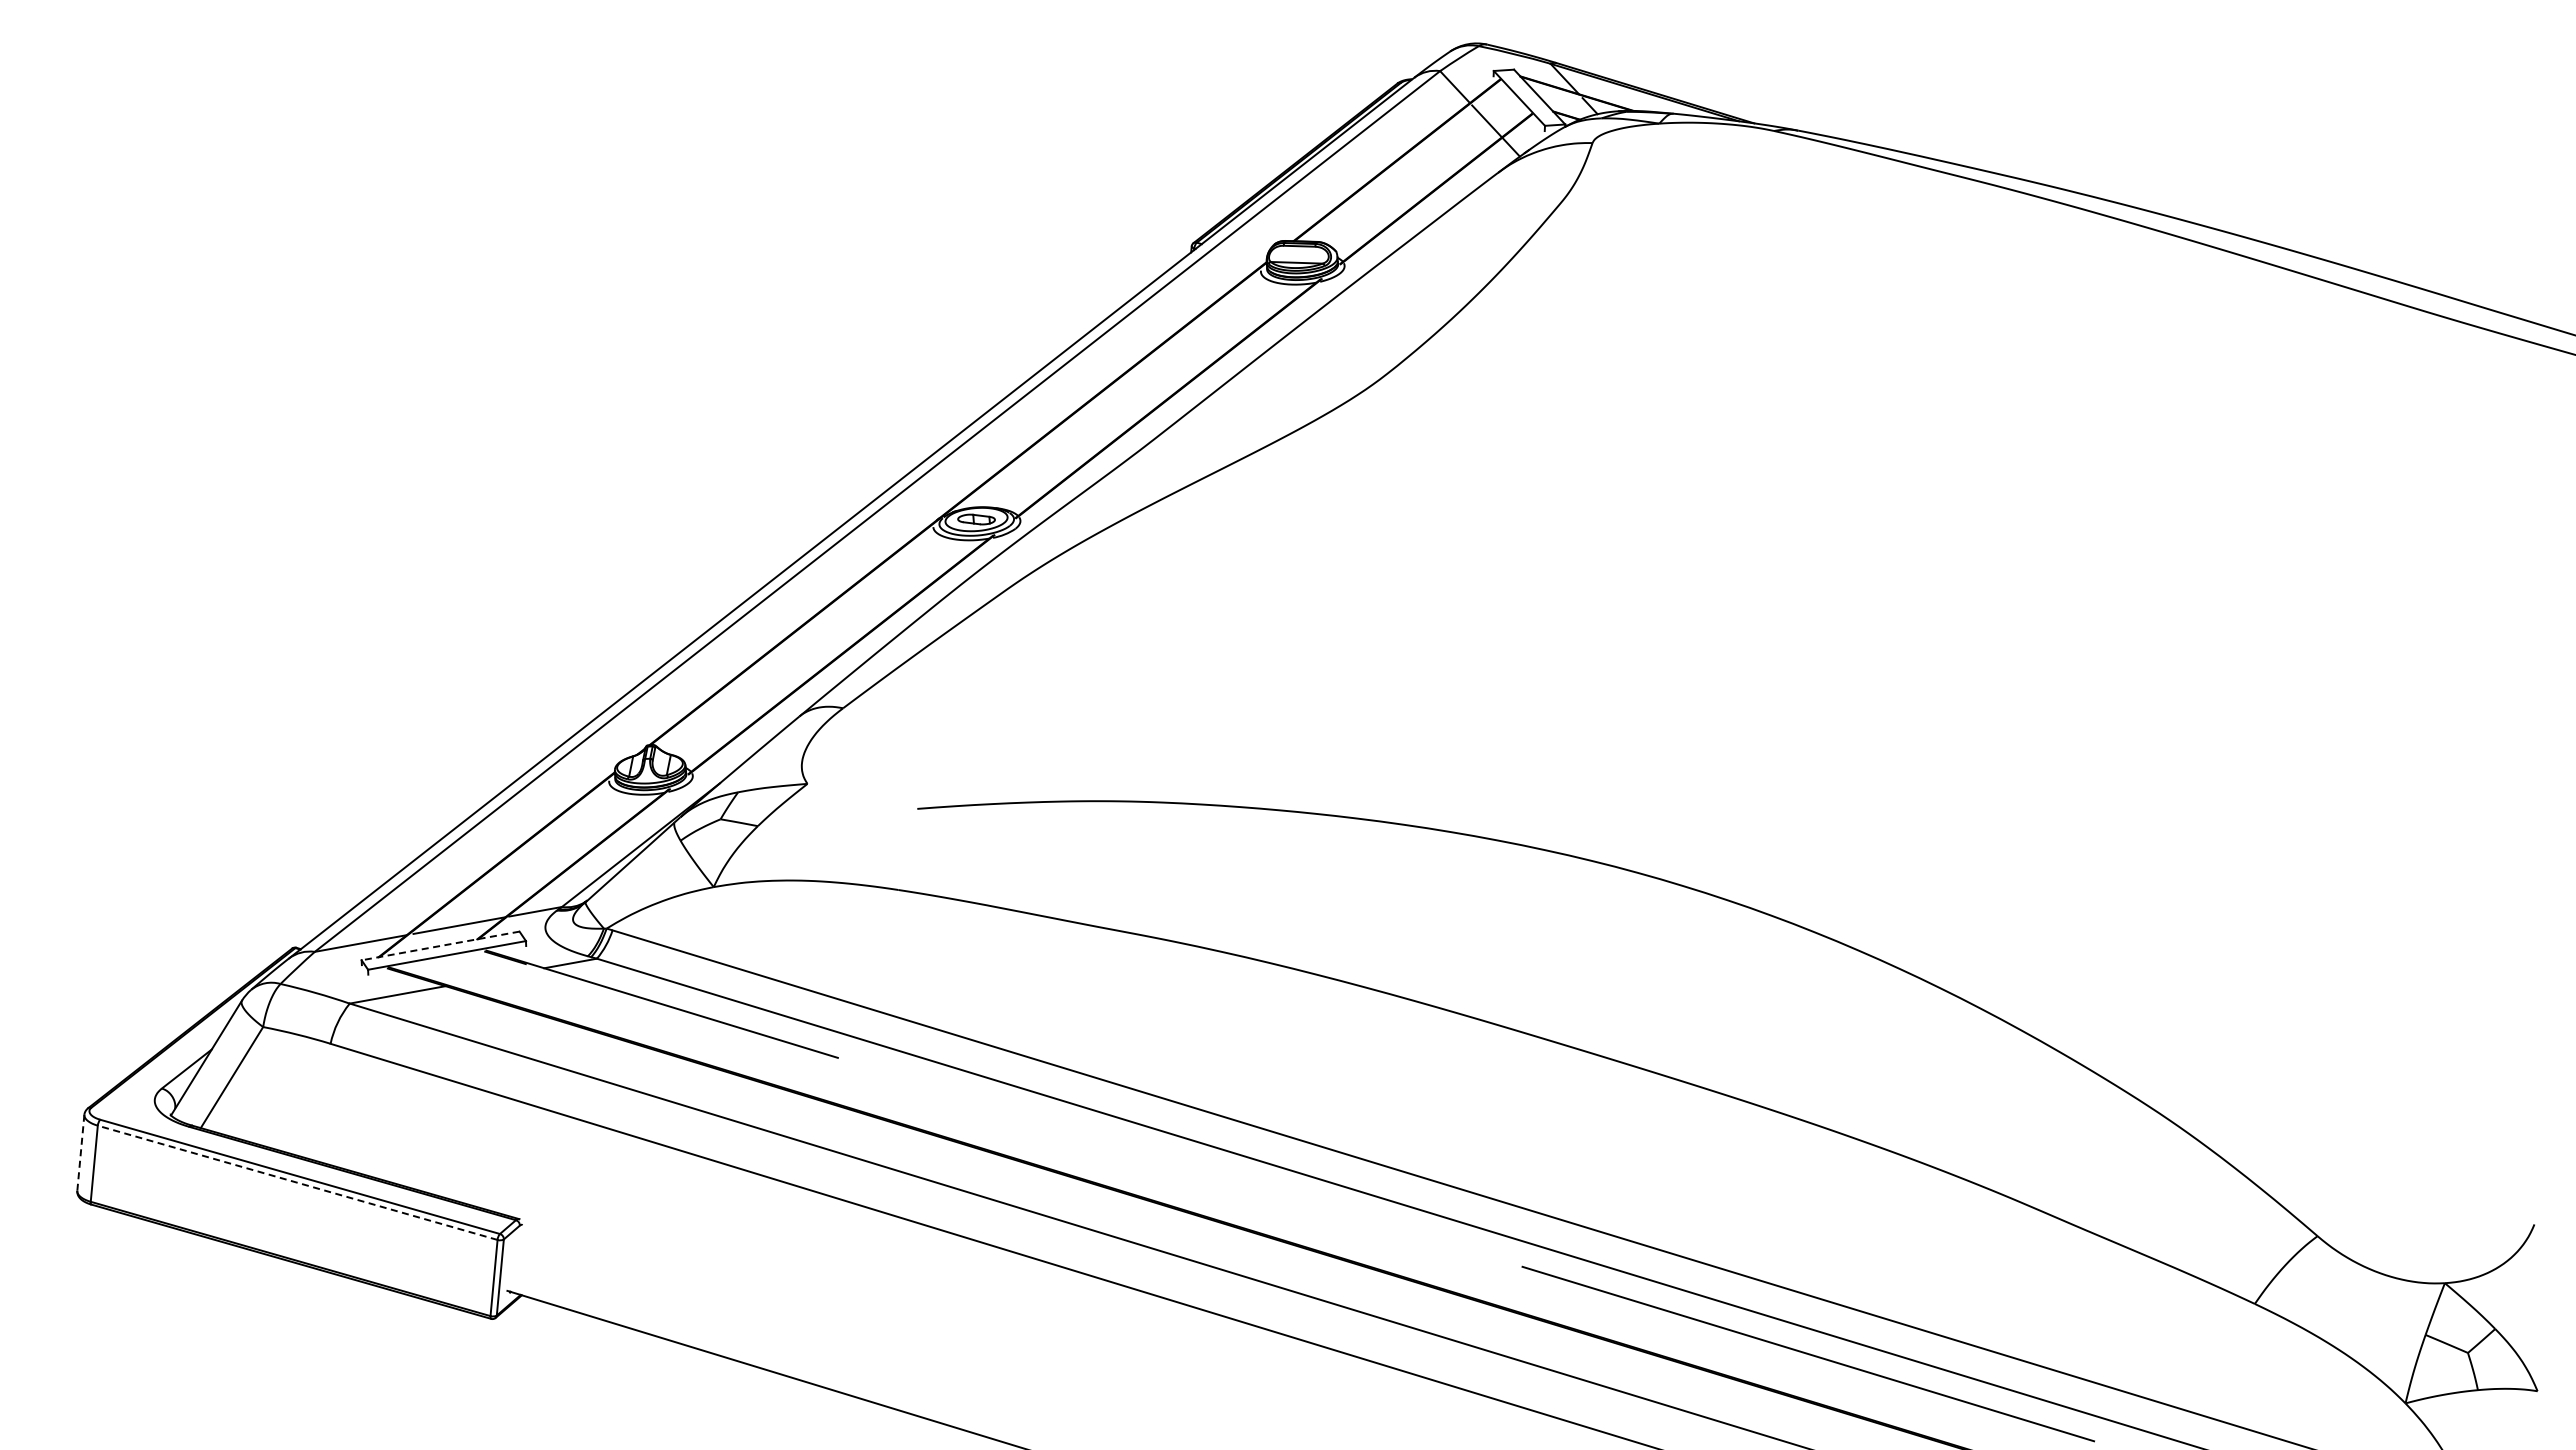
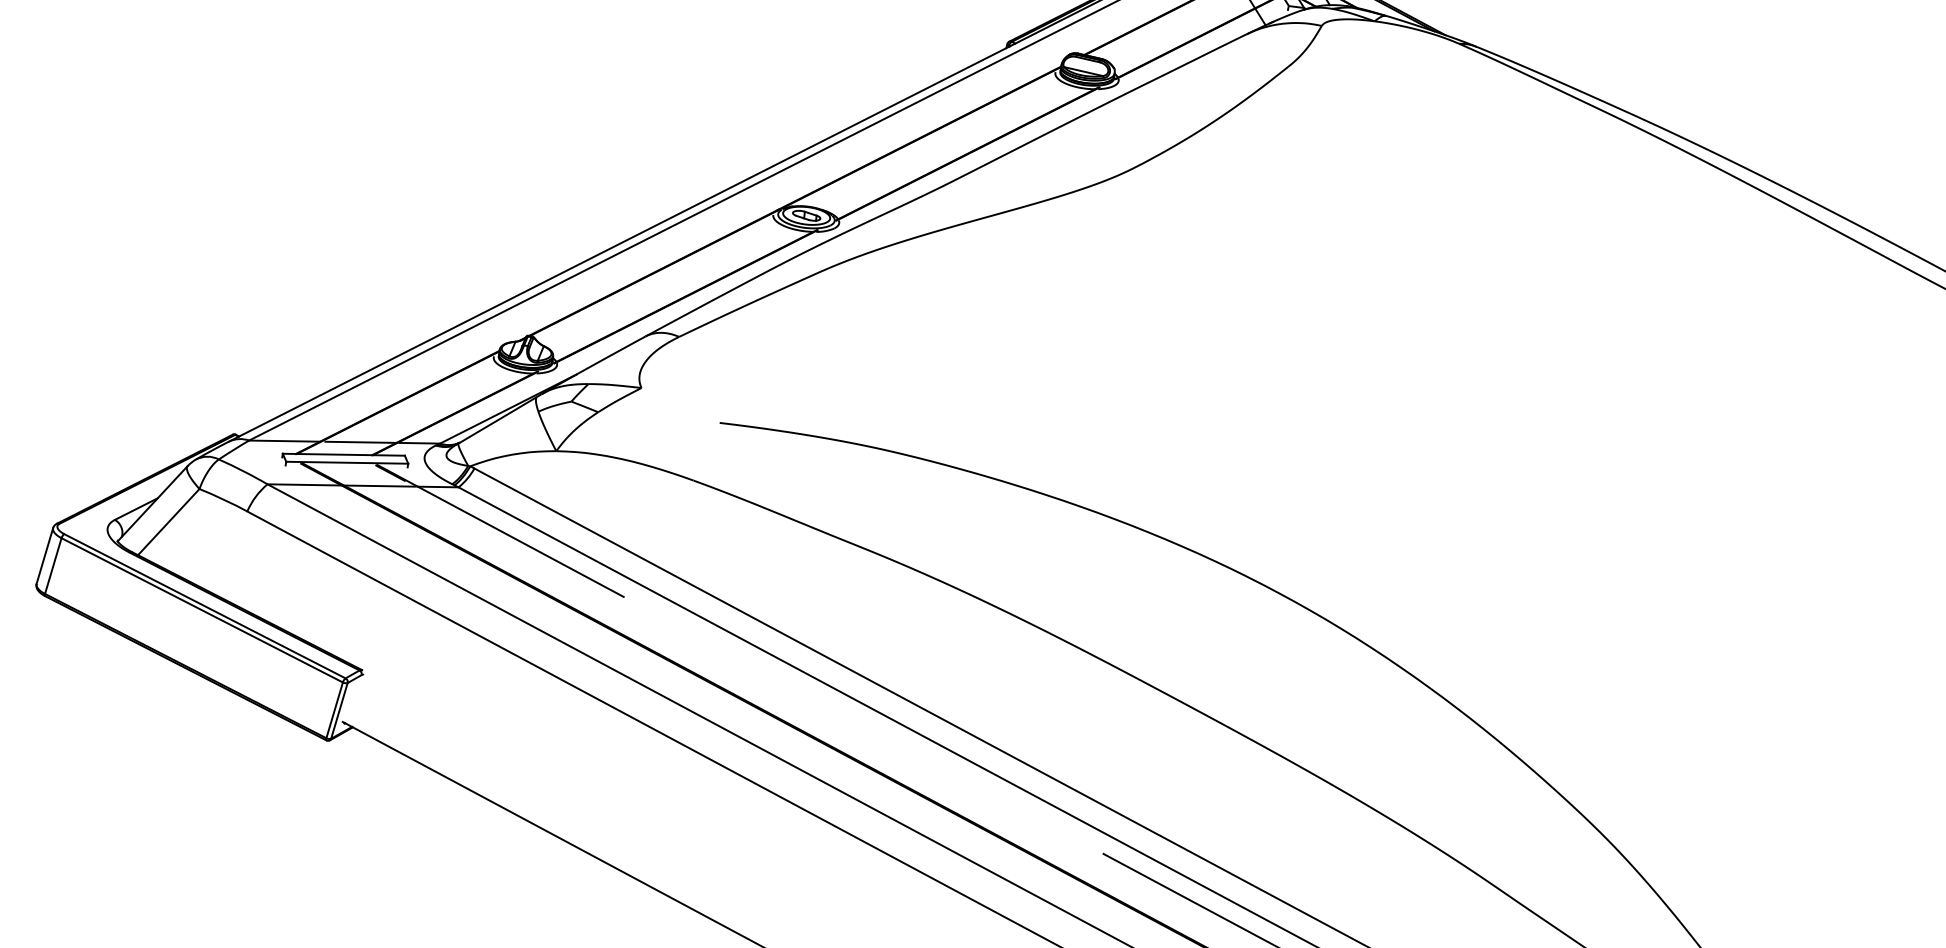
line: (440, 946) -> (343, 455), dashed -> solid
line: (494, 976) -> (379, 485), added
line: (80, 1153) -> (44, 556), dashed -> solid
line: (297, 1182) -> (202, 610), dashed -> solid

